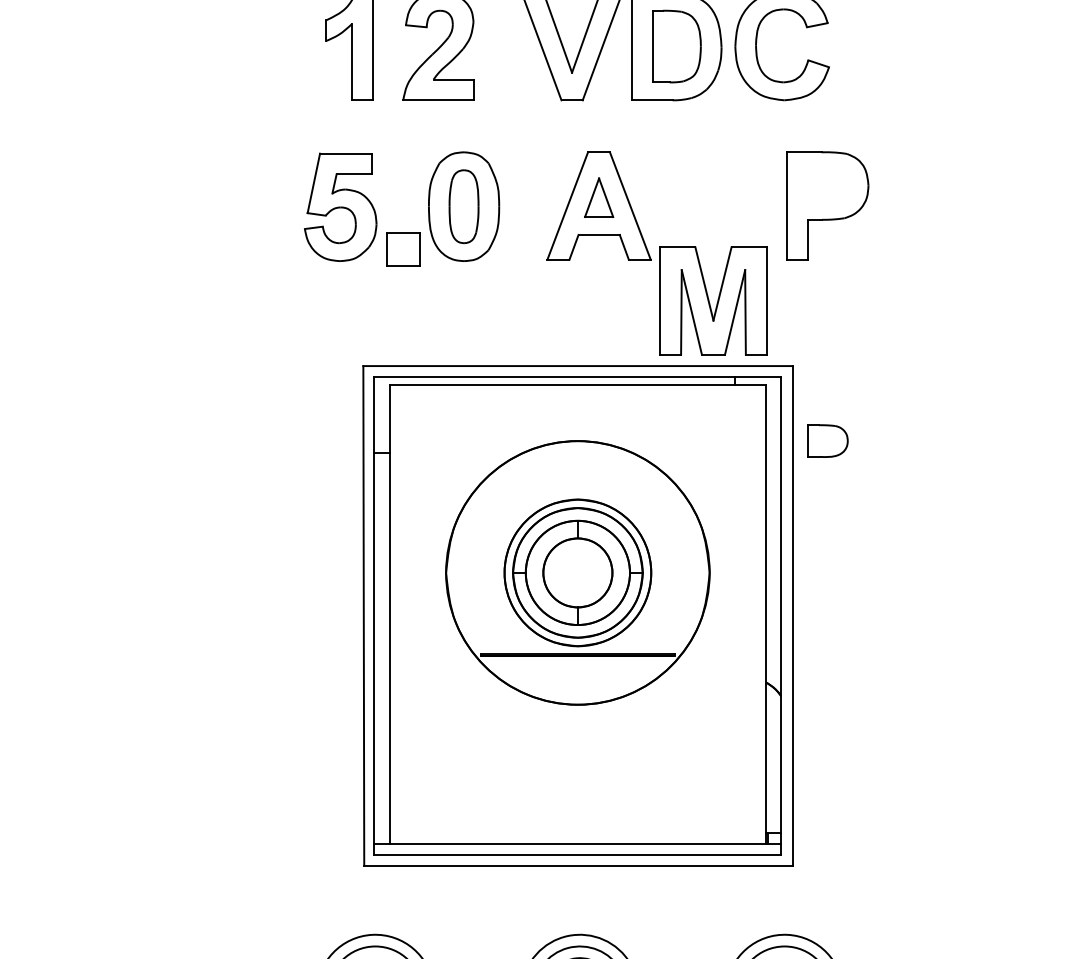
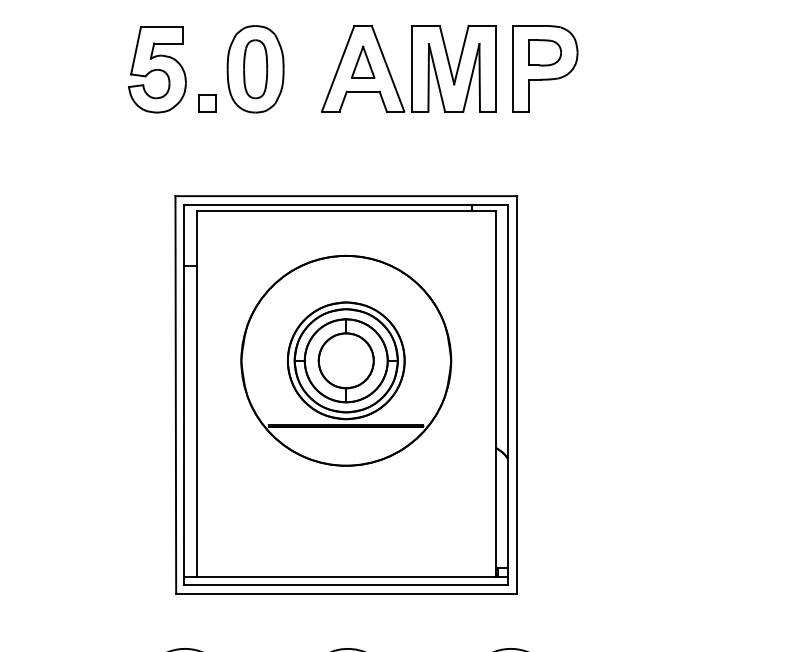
part: (403, 249) -> (207, 103), size x0.62
part: (713, 300) -> (454, 68), moved
part: (827, 440) -> (544, 52), moved

